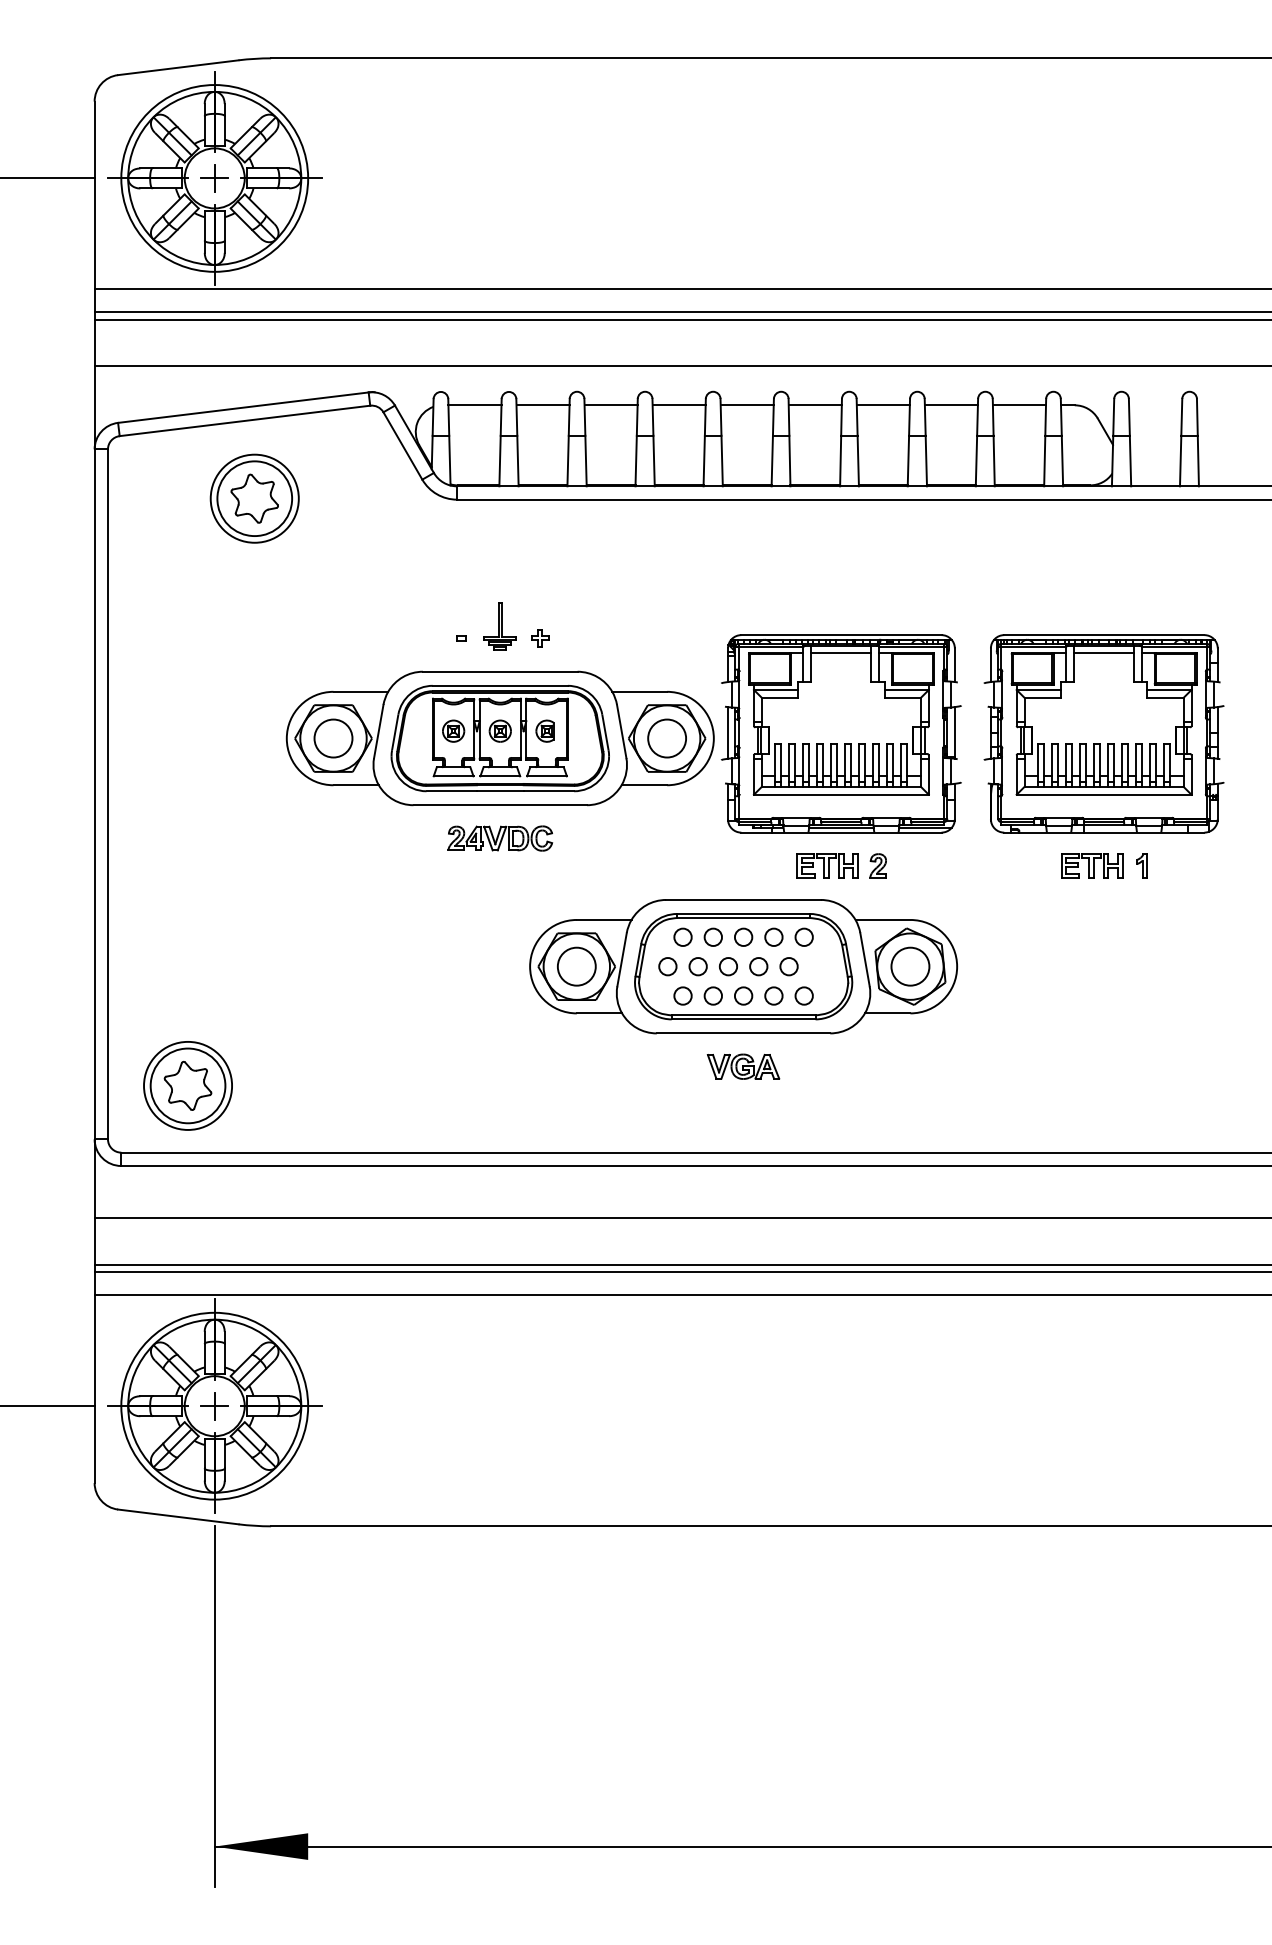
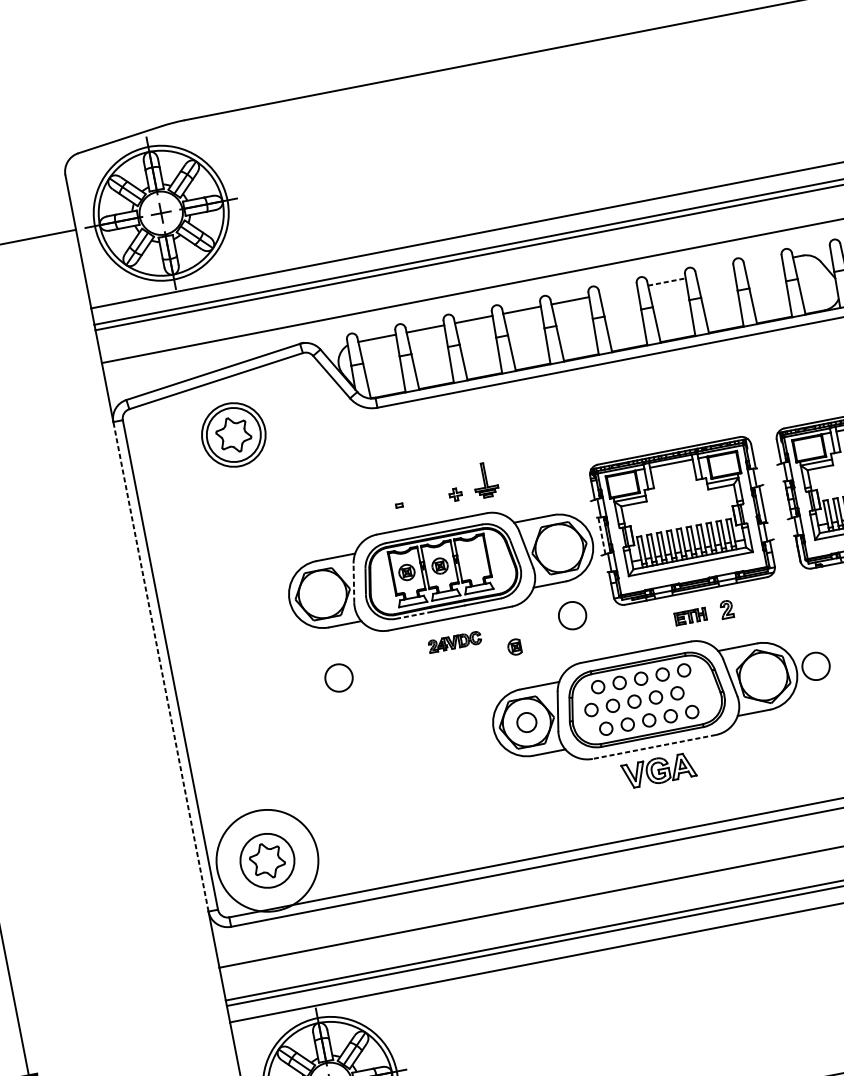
line: (814, 405) -> (618, 291), removed
line: (883, 405) -> (667, 282), solid -> dashed
line: (950, 405) -> (714, 272), removed
line: (1019, 405) -> (763, 263), removed
part: (499, 626) -> (484, 480), moved
part: (544, 730) -> (514, 646), moved
line: (378, 731) -> (353, 583), solid -> dashed
line: (728, 732) -> (602, 535), solid -> dashed
circle: (333, 738) -> (339, 677), moved
circle: (666, 738) -> (572, 615), moved
line: (452, 791) -> (414, 615), solid -> dashed
line: (94, 794) -> (160, 666), solid -> dashed
part: (500, 838) -> (455, 642), size x0.7
part: (827, 865) -> (690, 616), size x0.7
circle: (576, 966) -> (526, 722), size x0.7
circle: (910, 966) -> (816, 666), moved
line: (743, 1033) -> (654, 747), solid -> dashed
part: (743, 1066) -> (658, 770), size x1.4
circle: (188, 1085) -> (267, 860), size x1.6

